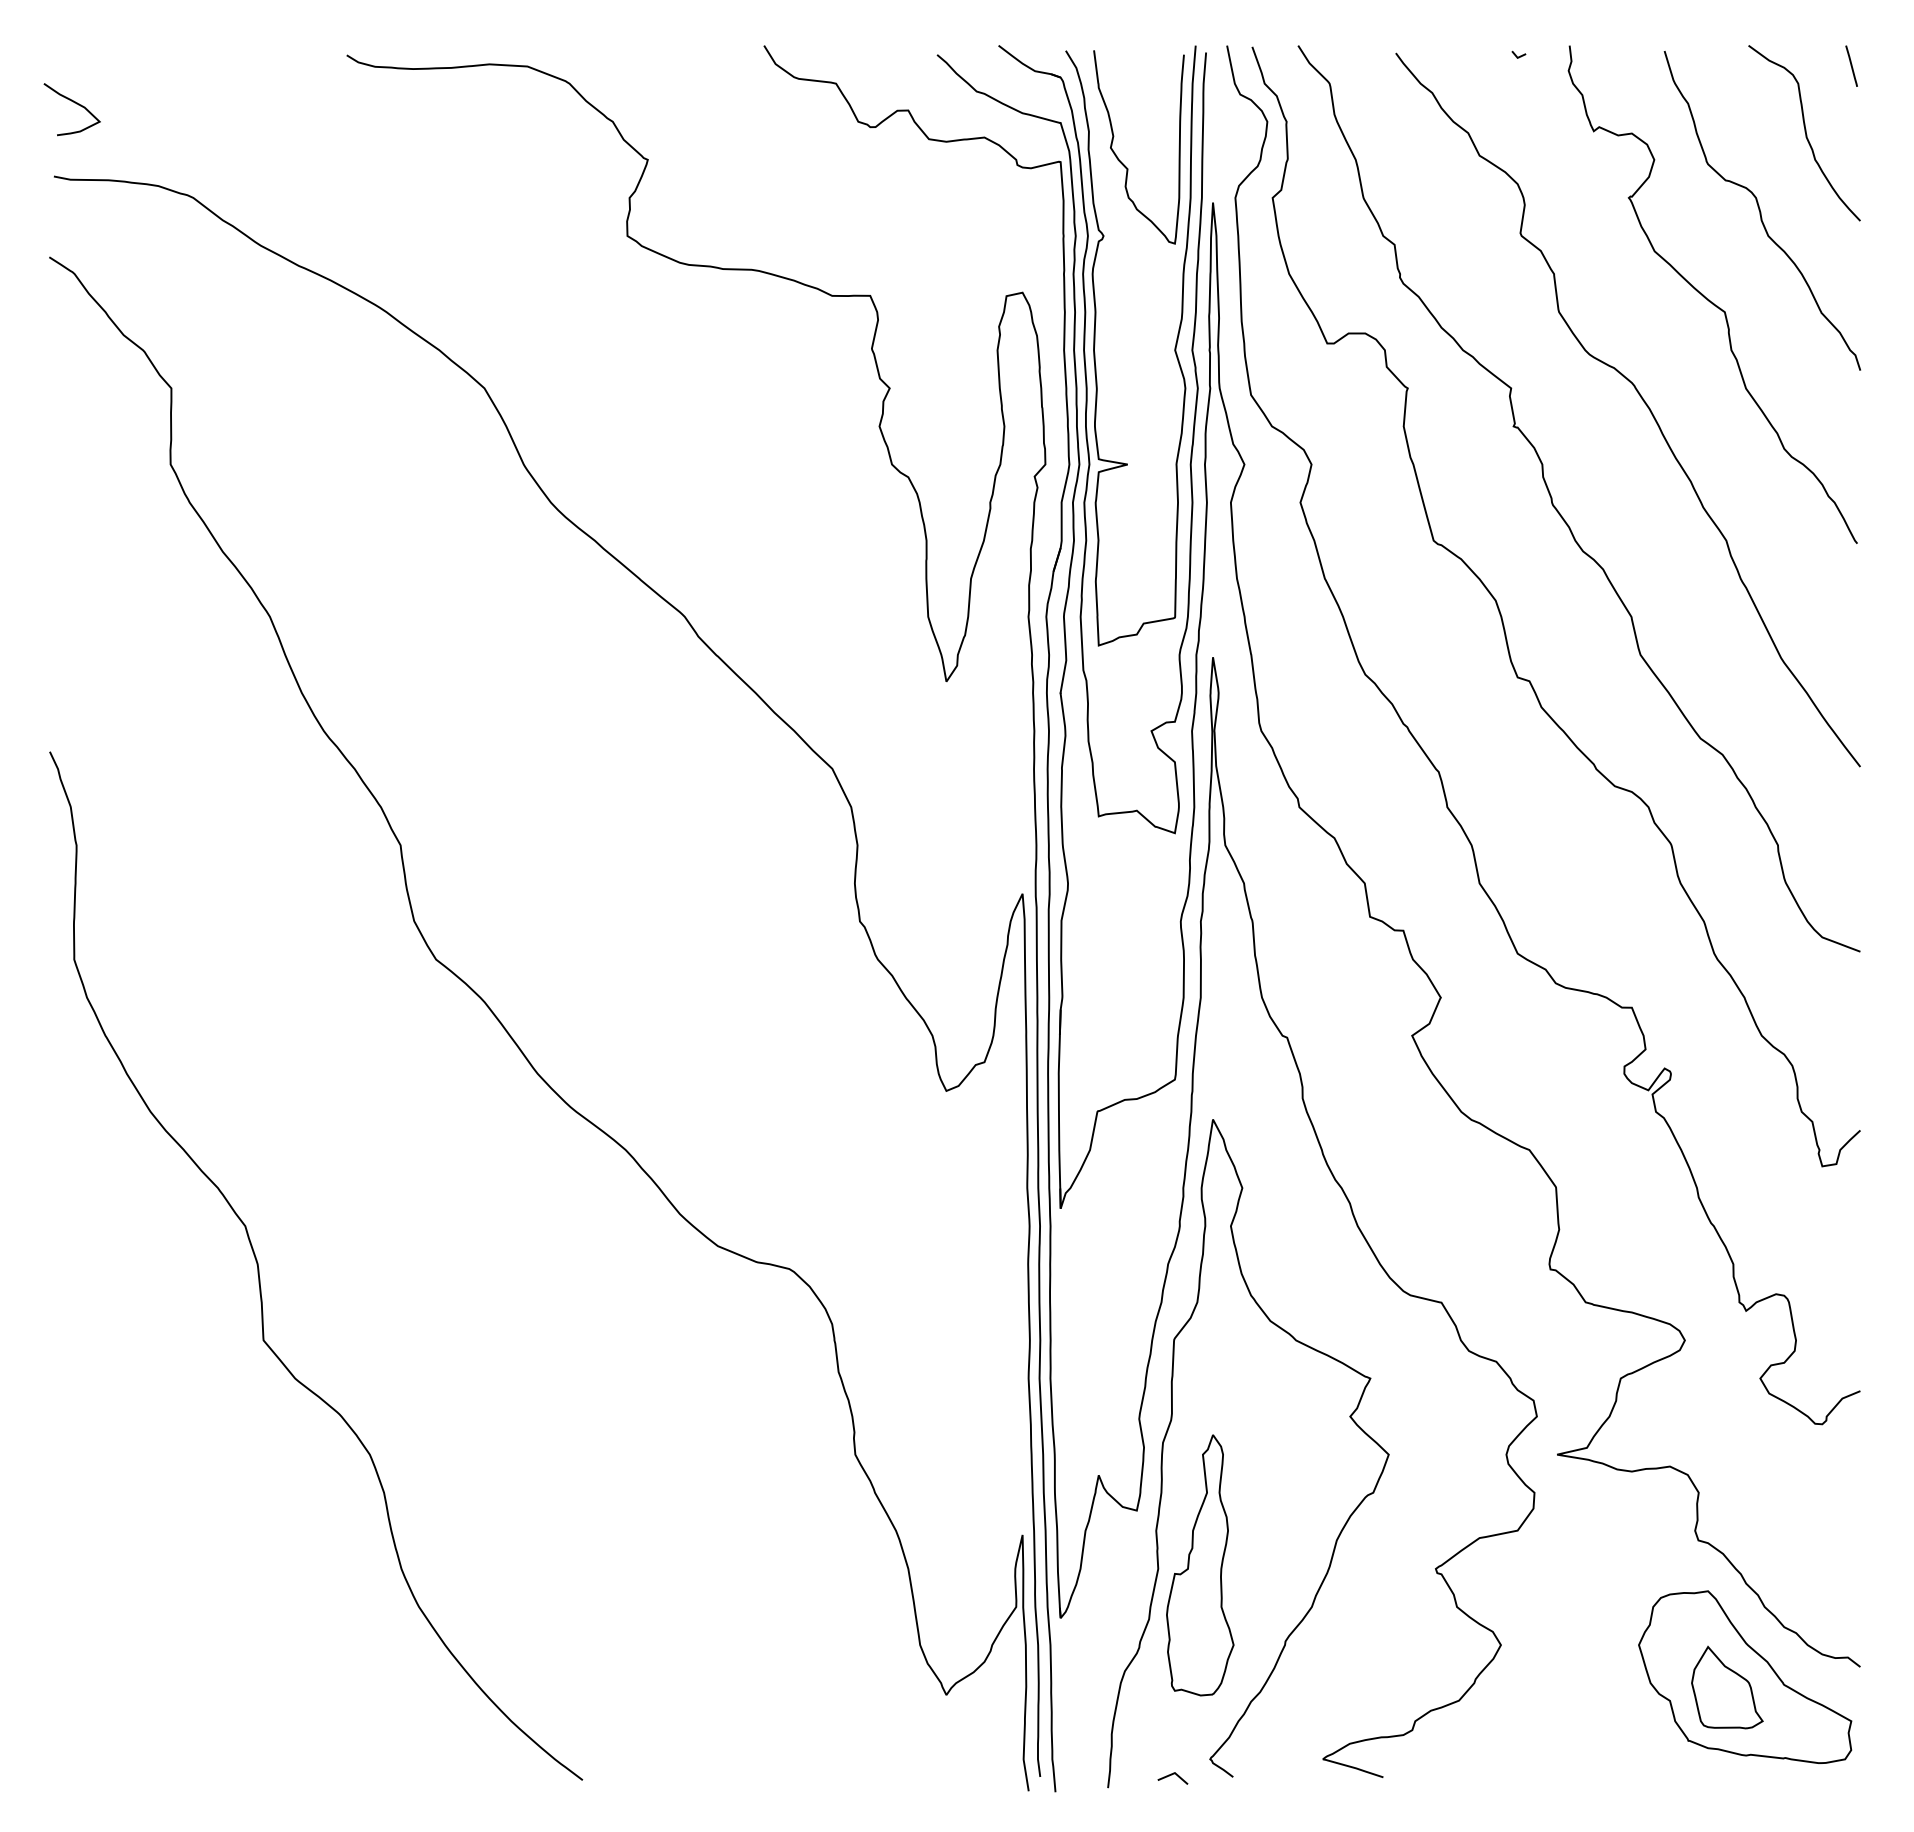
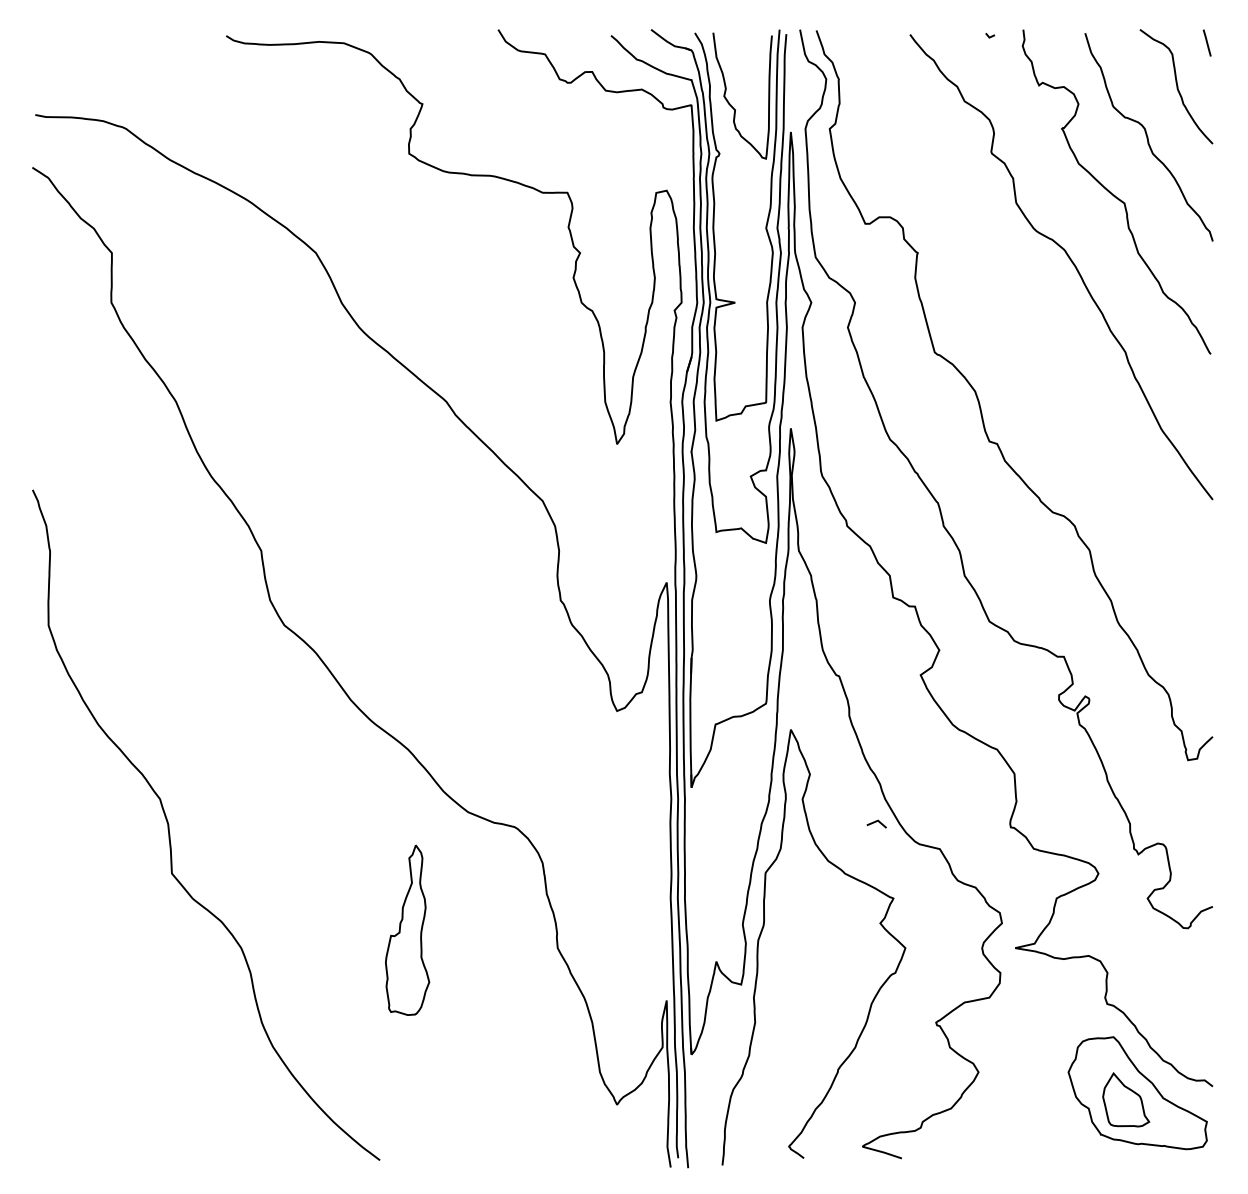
curve: (74, 103) -> (48, 67), removed
curve: (1559, 510) -> (1016, 332), removed
part: (1200, 1564) -> (407, 929), moved
line: (1172, 1775) -> (876, 822), moved

